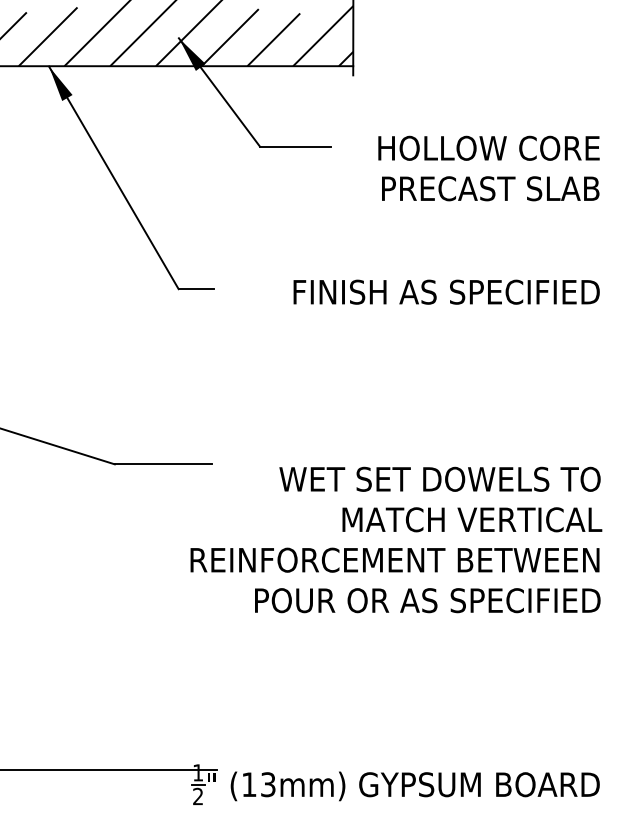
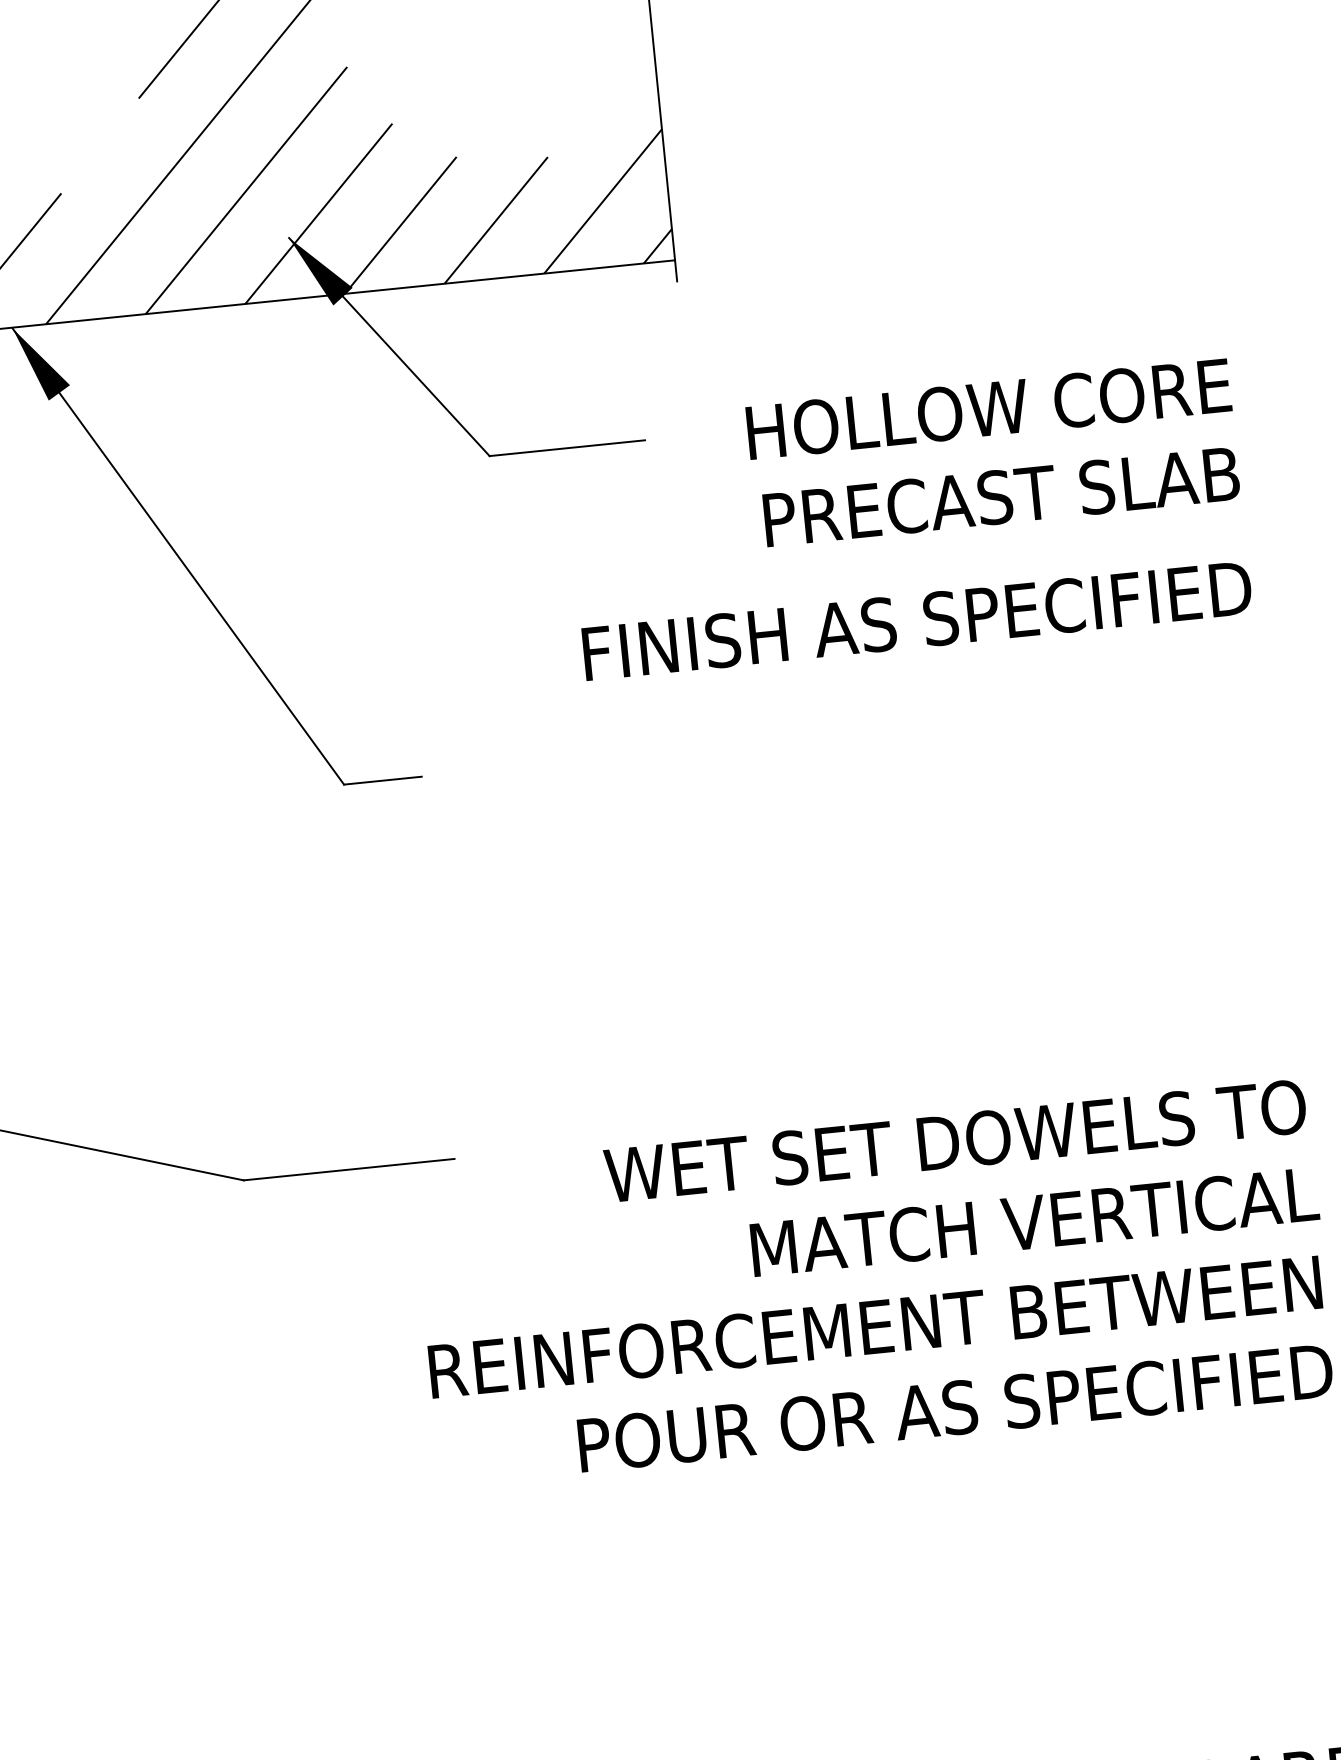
text: (446, 291) -> (916, 619), moved

